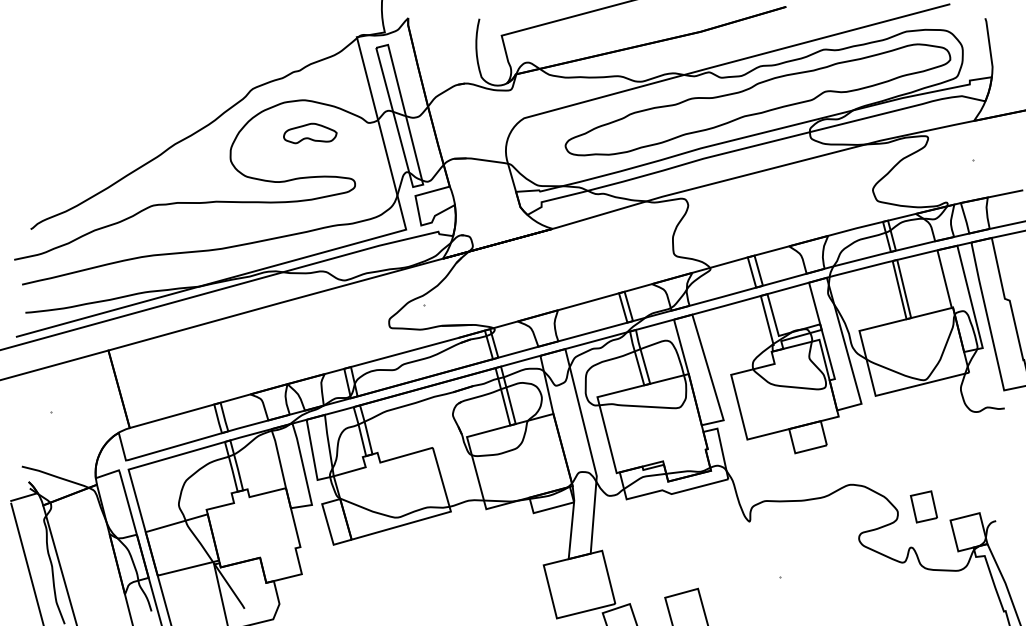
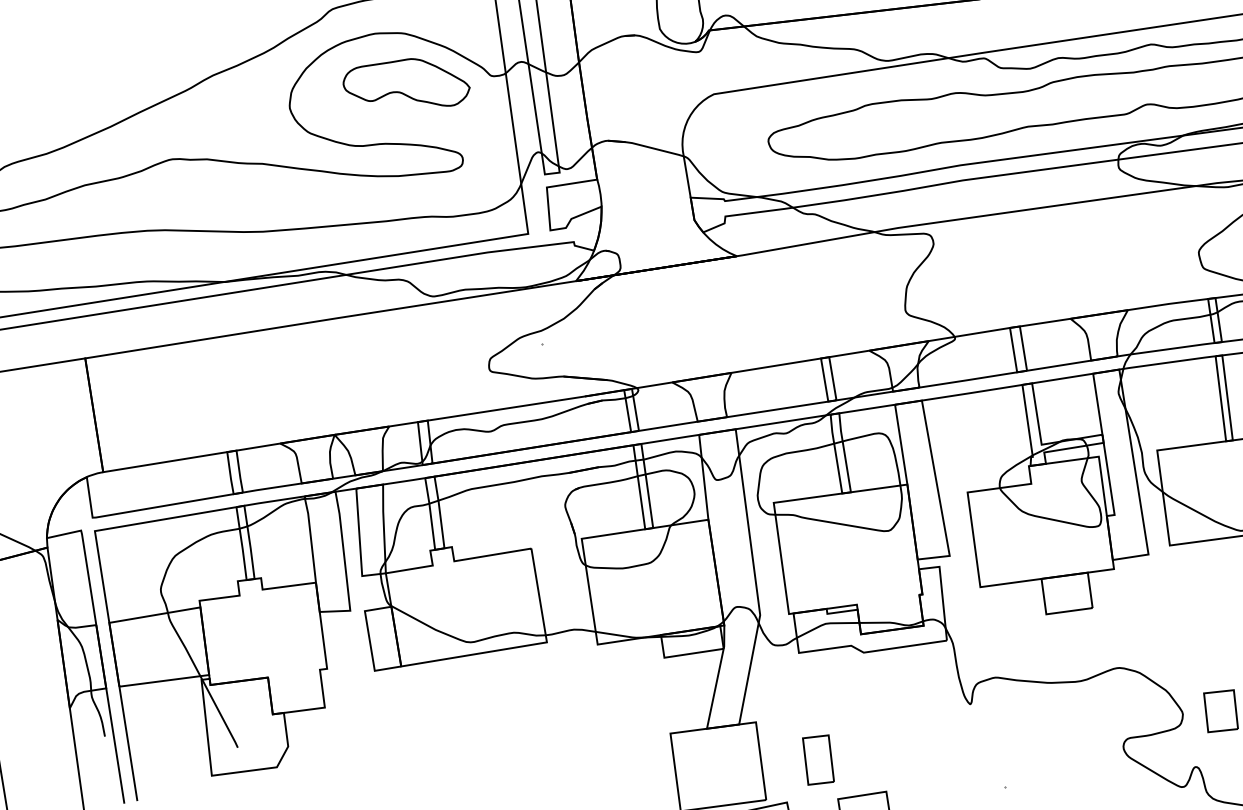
part: (310, 133) -> (407, 81), size x1.67
part: (648, 572) -> (818, 760), added

